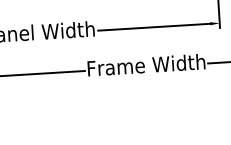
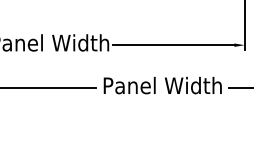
text: (146, 65) -> (162, 85), Frame Width -> Panel Width

